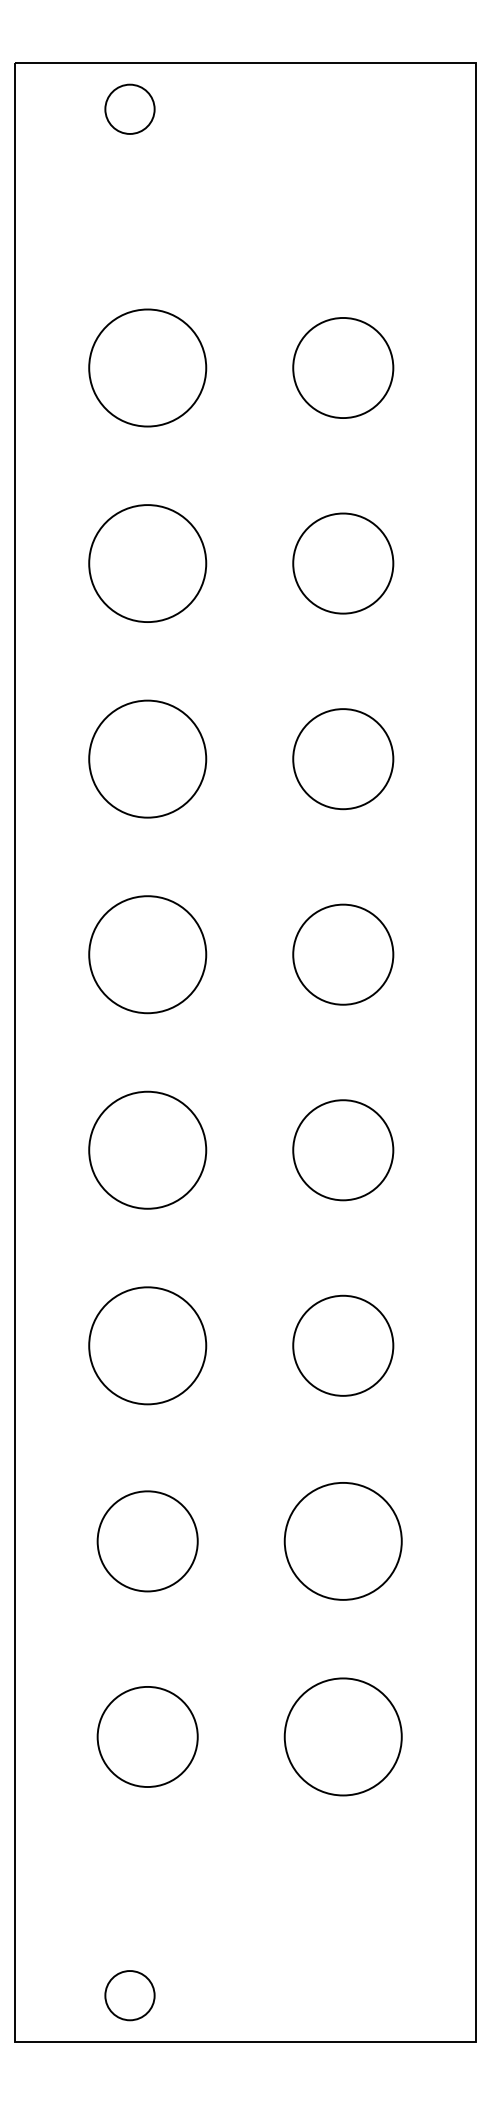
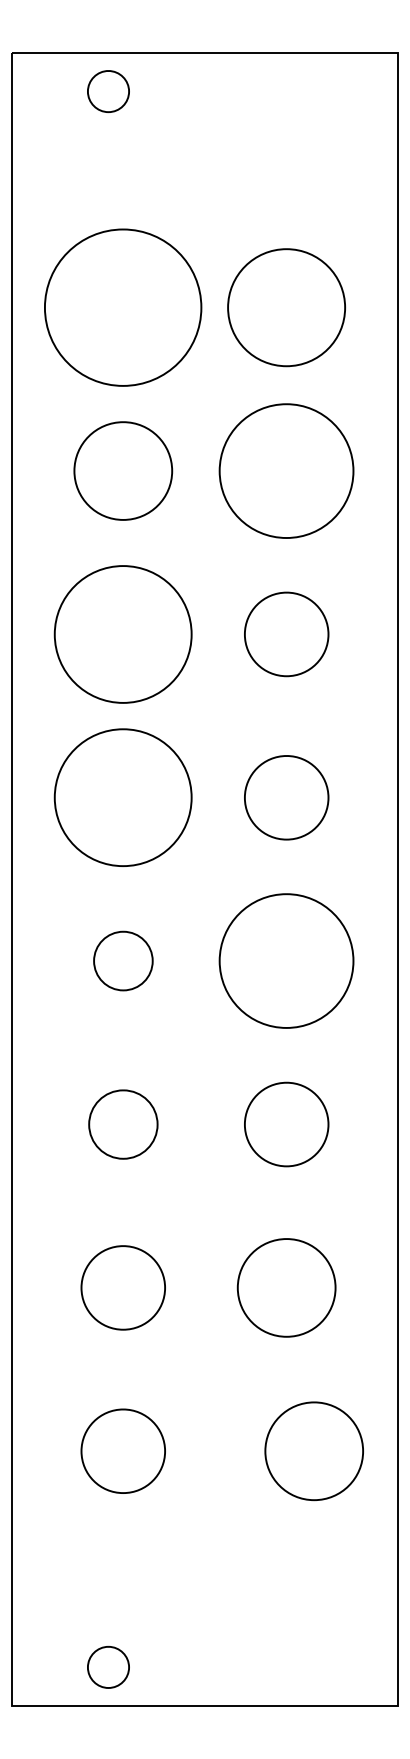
part: (147, 367) -> (123, 307), size x1.6
part: (343, 367) -> (286, 307), size x1.4
part: (343, 563) -> (286, 470), size x1.6
part: (147, 758) -> (123, 633), size x1.4
part: (147, 954) -> (123, 797), size x1.4
part: (147, 1149) -> (123, 960), size x0.6
part: (343, 1150) -> (286, 961), size x1.6
part: (147, 1345) -> (123, 1124), size x0.7
part: (342, 1736) -> (313, 1450), moved

